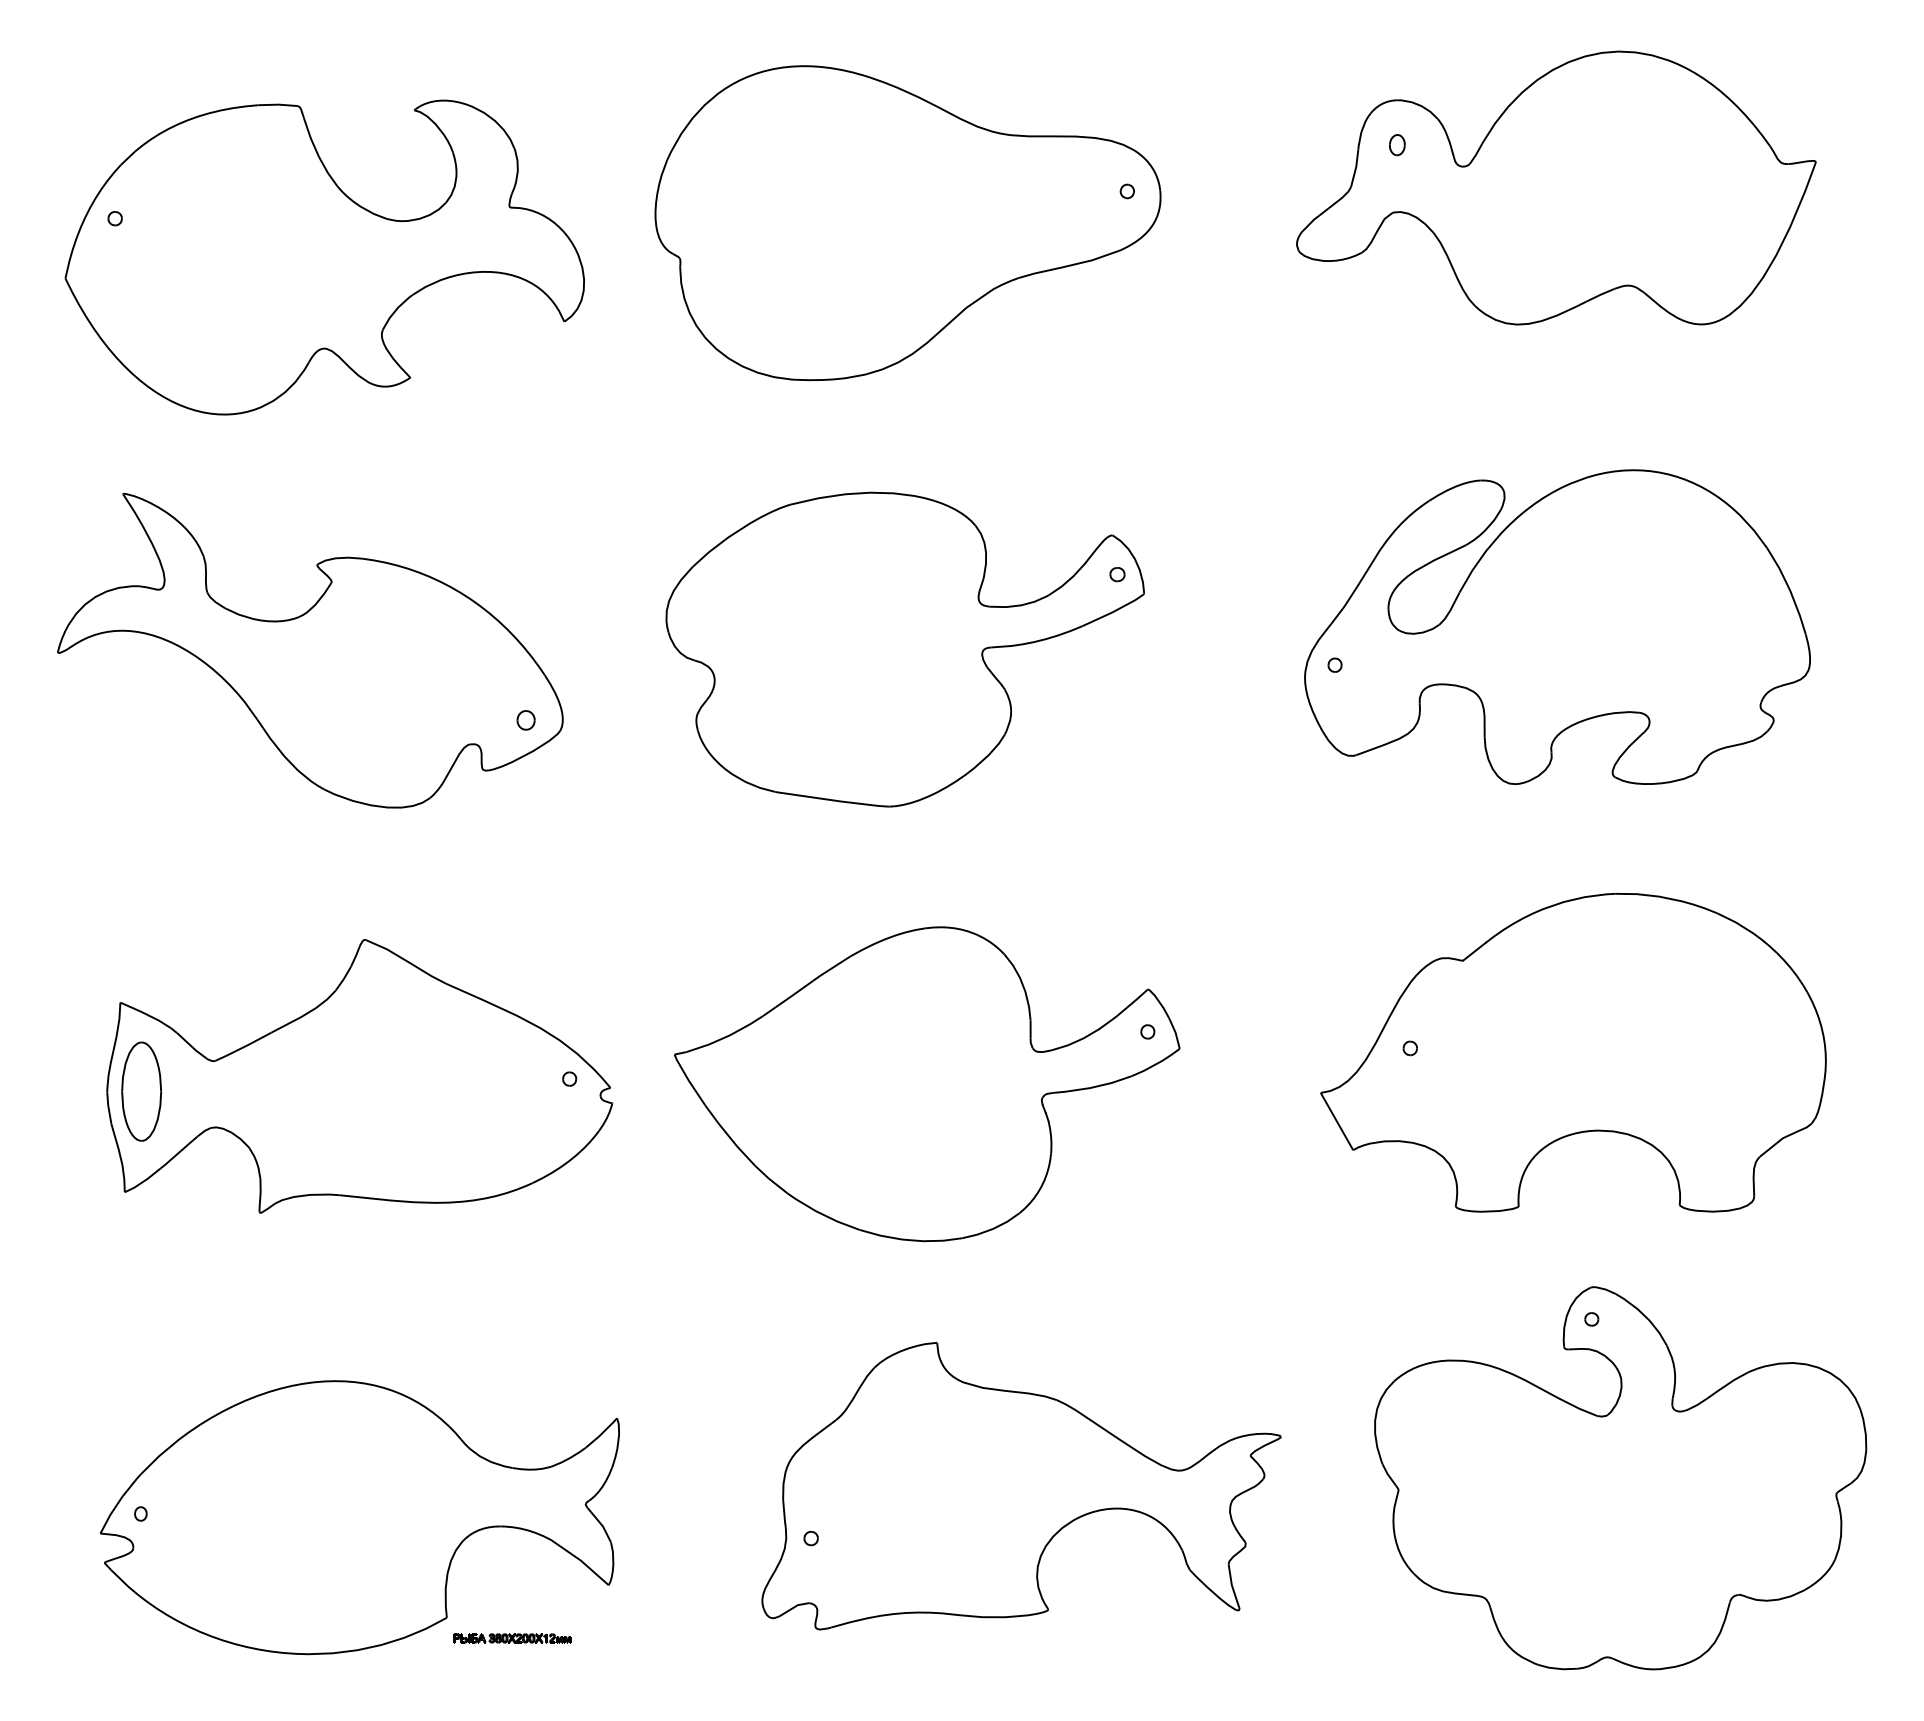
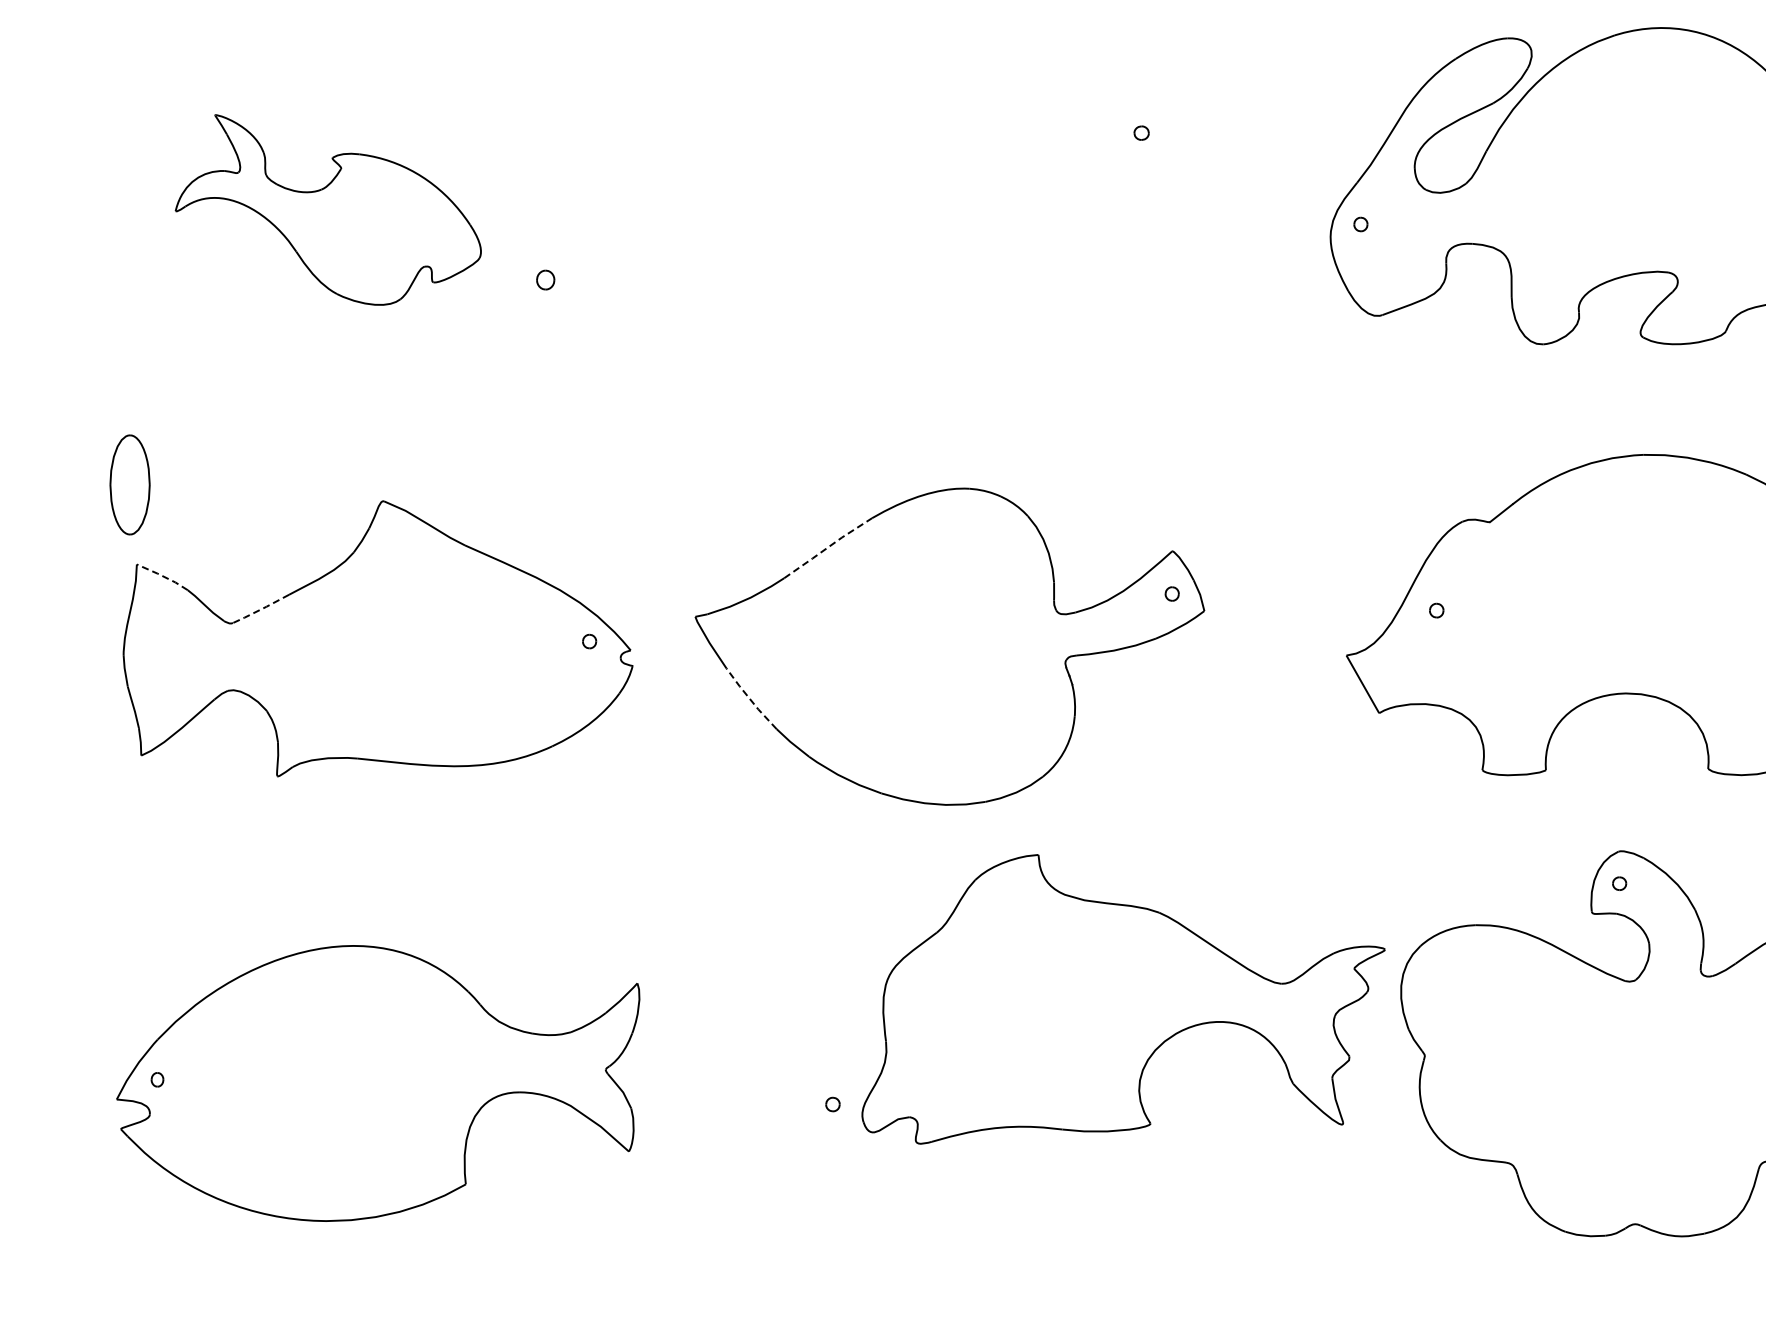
part: (904, 649) -> (927, 208), removed
part: (310, 650) -> (328, 209), size x0.6
line: (806, 985) -> (828, 547), solid -> dashed
line: (146, 1014) -> (163, 576), solid -> dashed
line: (243, 1047) -> (260, 609), solid -> dashed
part: (141, 1091) -> (129, 484), moved
line: (729, 1136) -> (750, 699), solid -> dashed
part: (1021, 1486) -> (1123, 999), moved
part: (512, 1638) -> (531, 1205), removed

